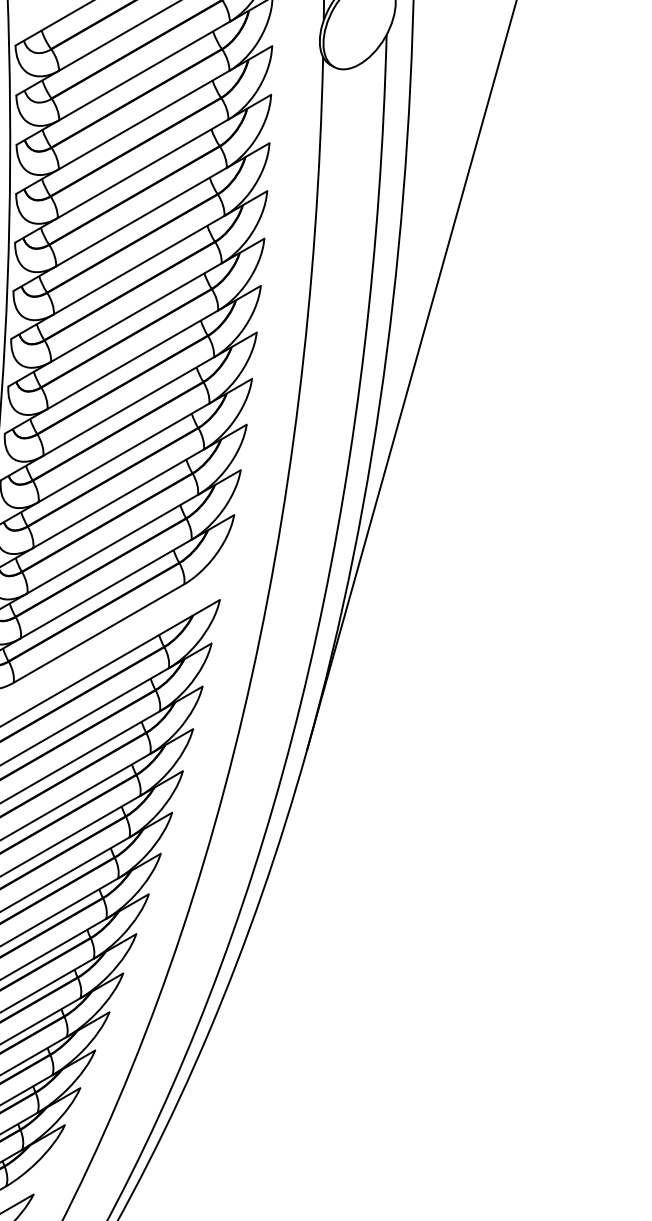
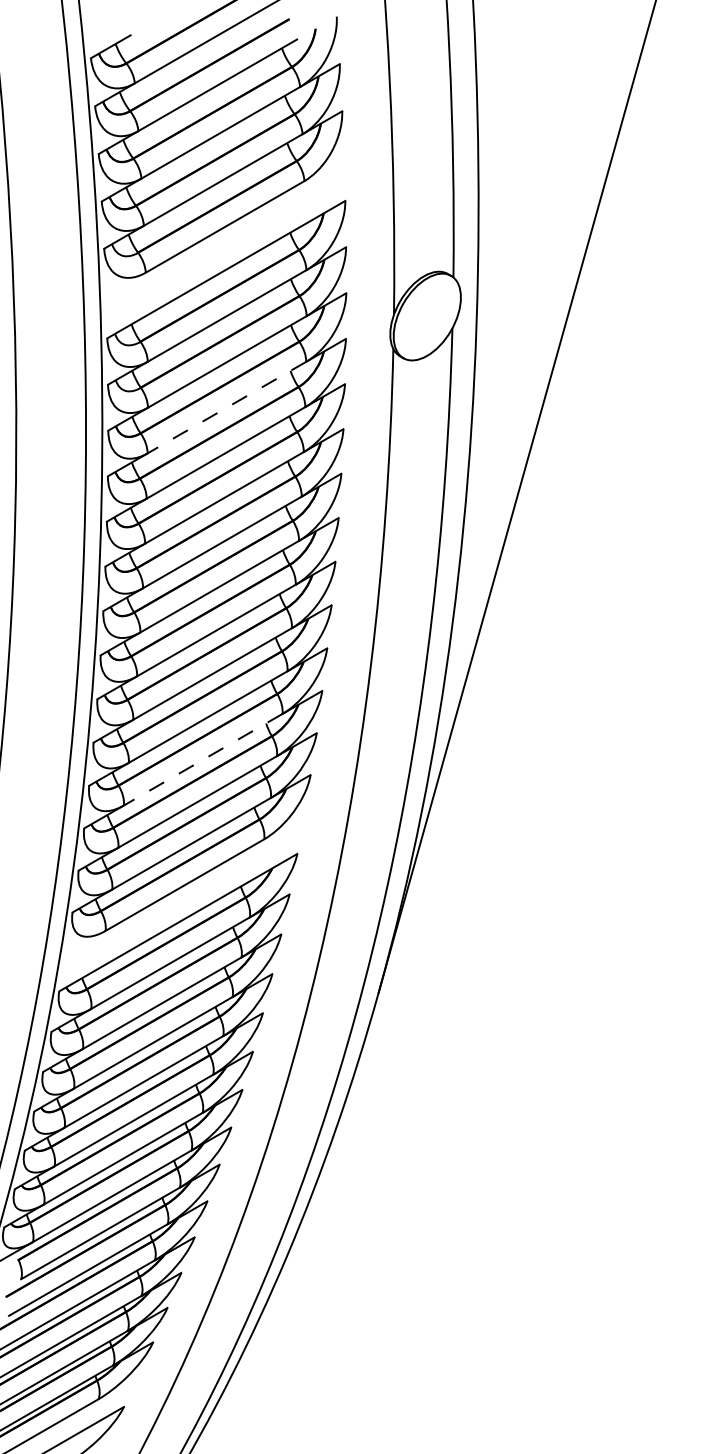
line: (143, 119) -> (226, 407), solid -> dashed
line: (118, 498) -> (203, 759), solid -> dashed

